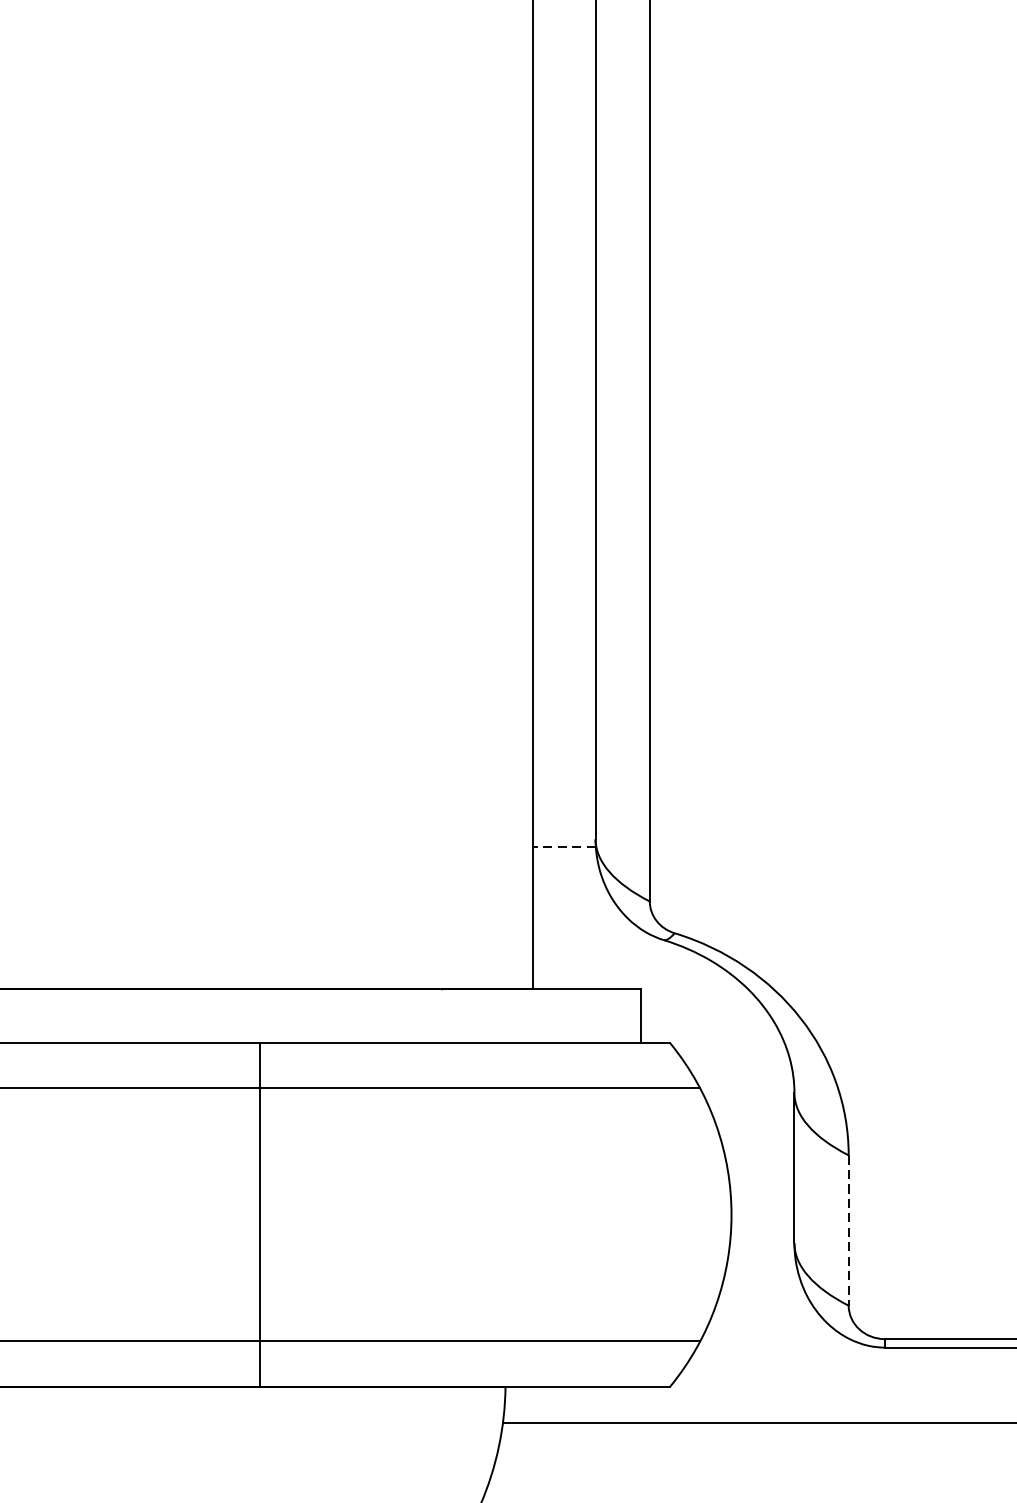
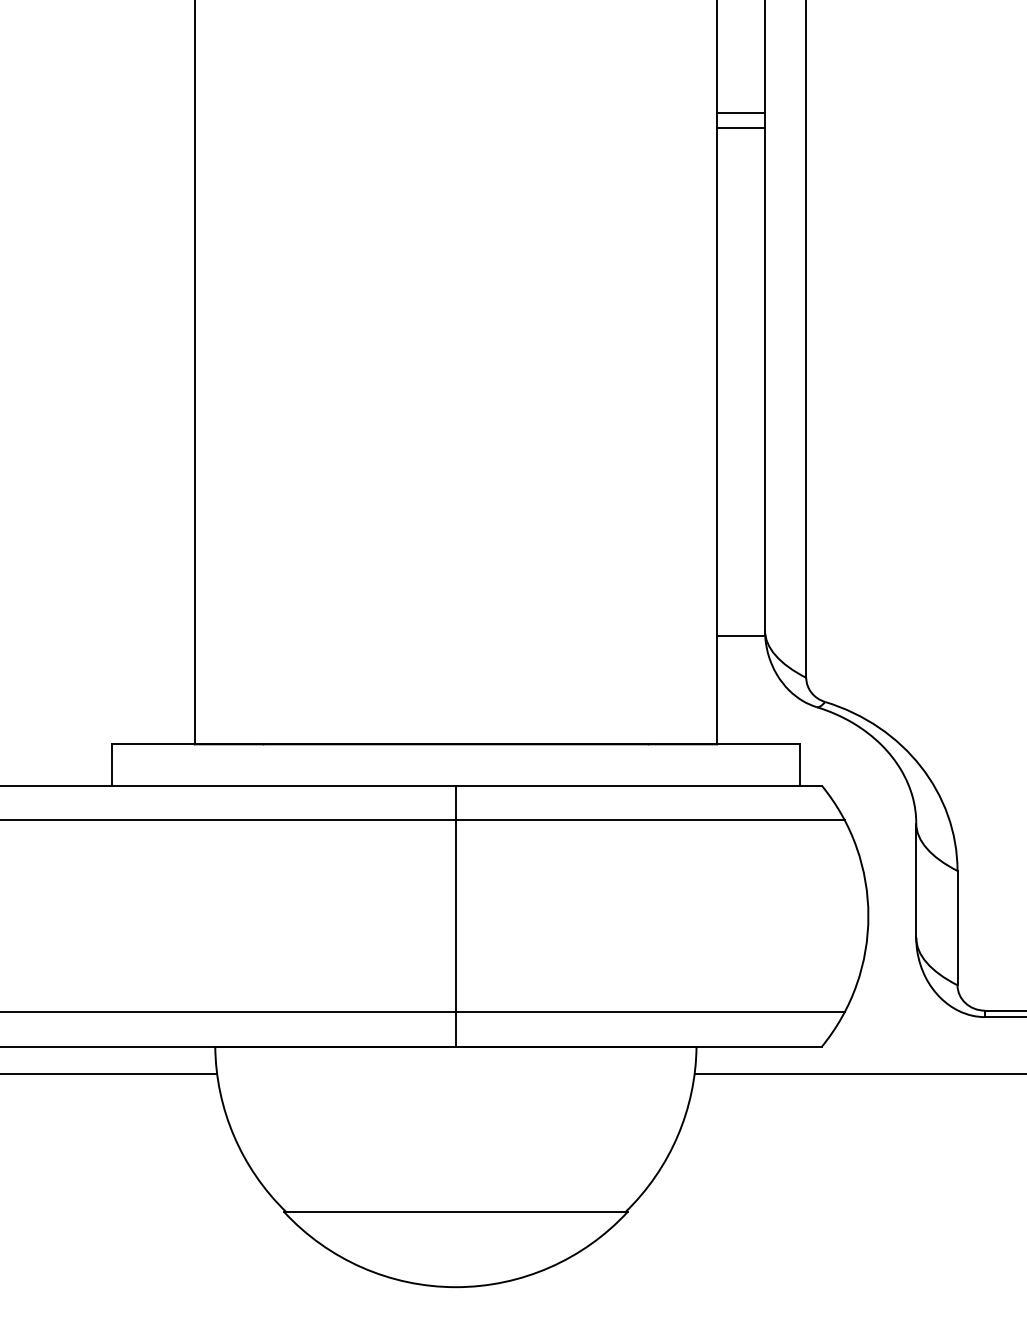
line: (564, 158) -> (741, 112), added
line: (564, 179) -> (741, 128), added
line: (563, 847) -> (740, 636), dashed -> solid
line: (259, 1213) -> (455, 915), moved
line: (848, 1231) -> (957, 928), dashed -> solid

